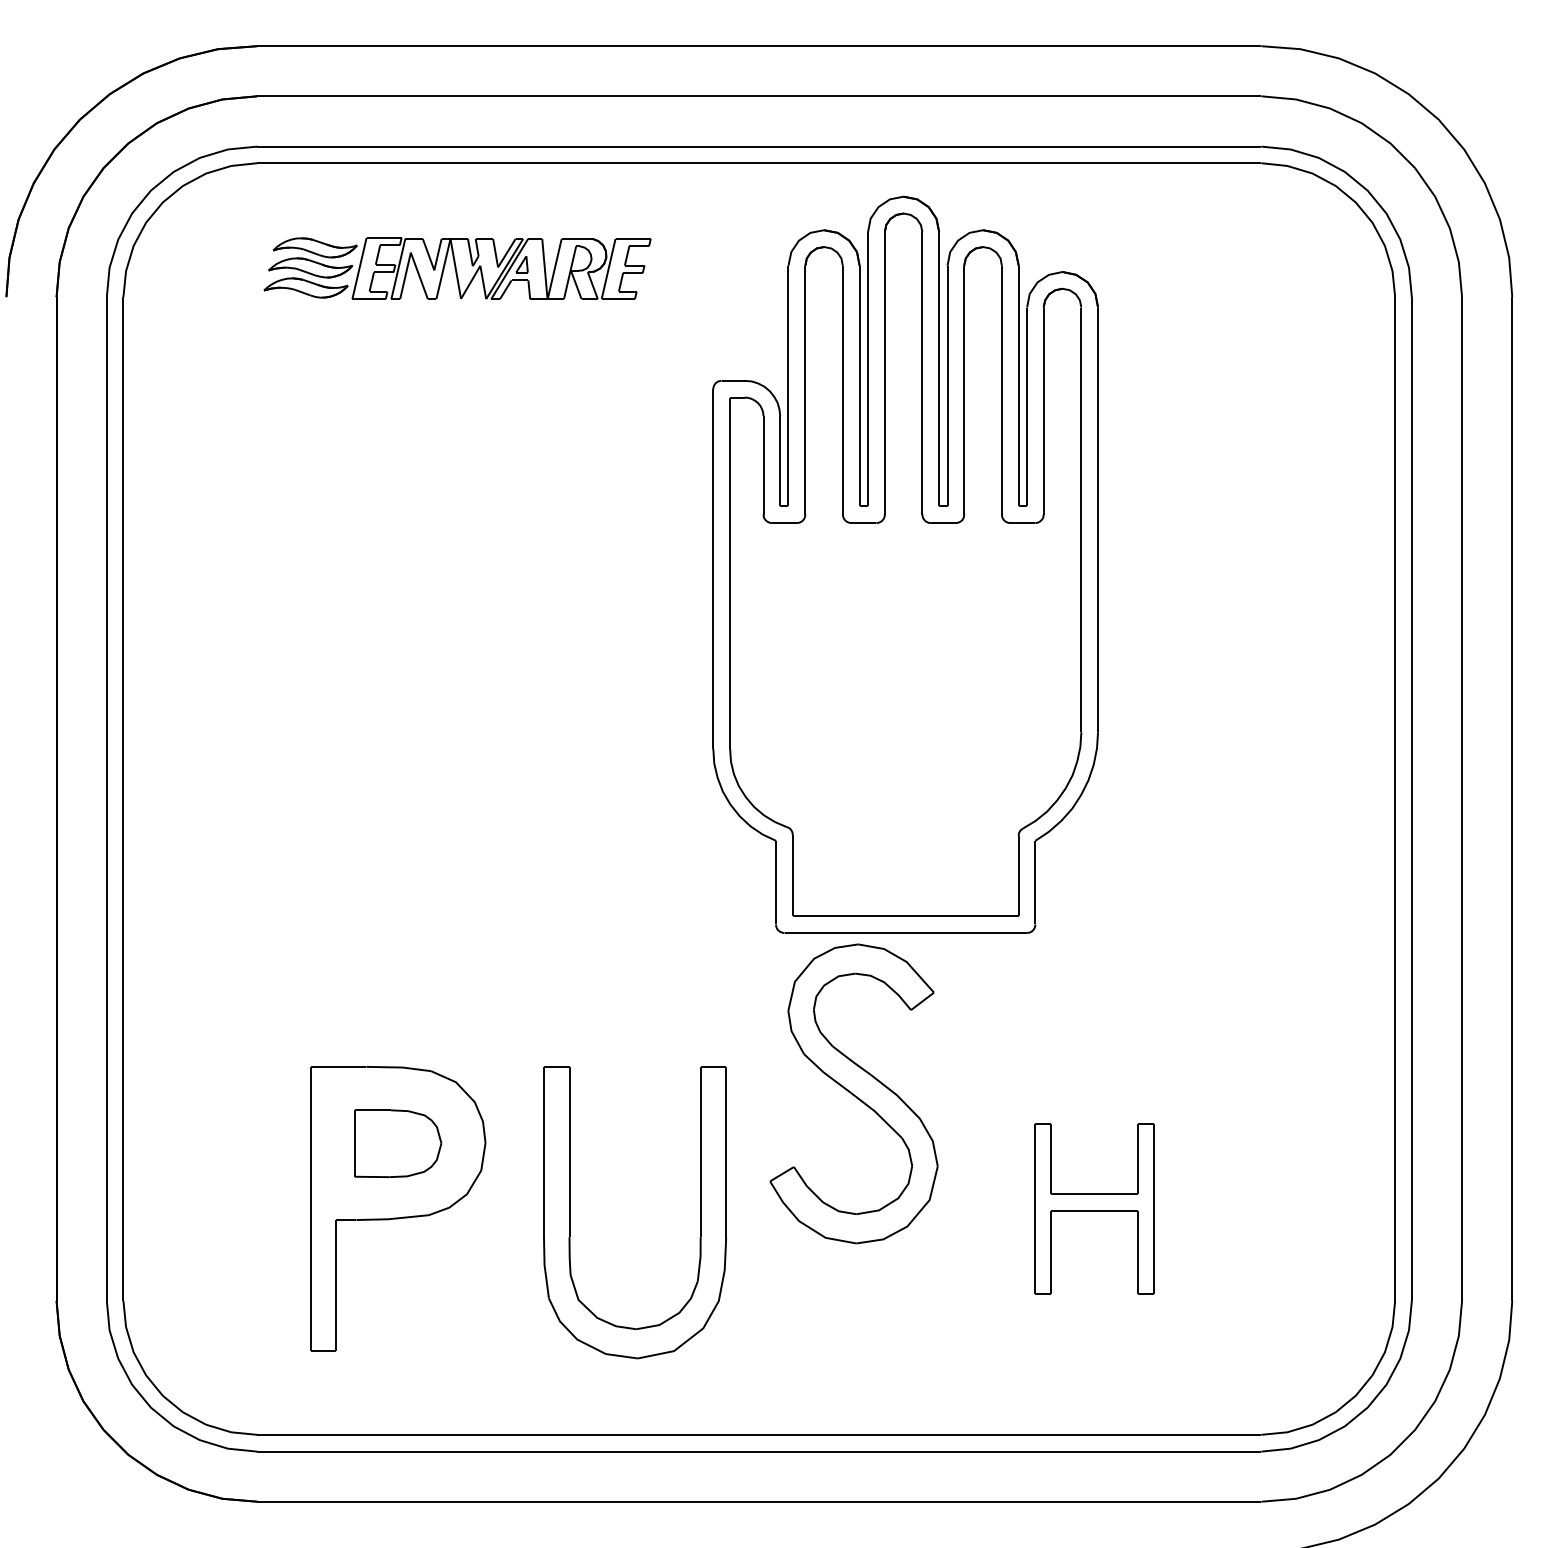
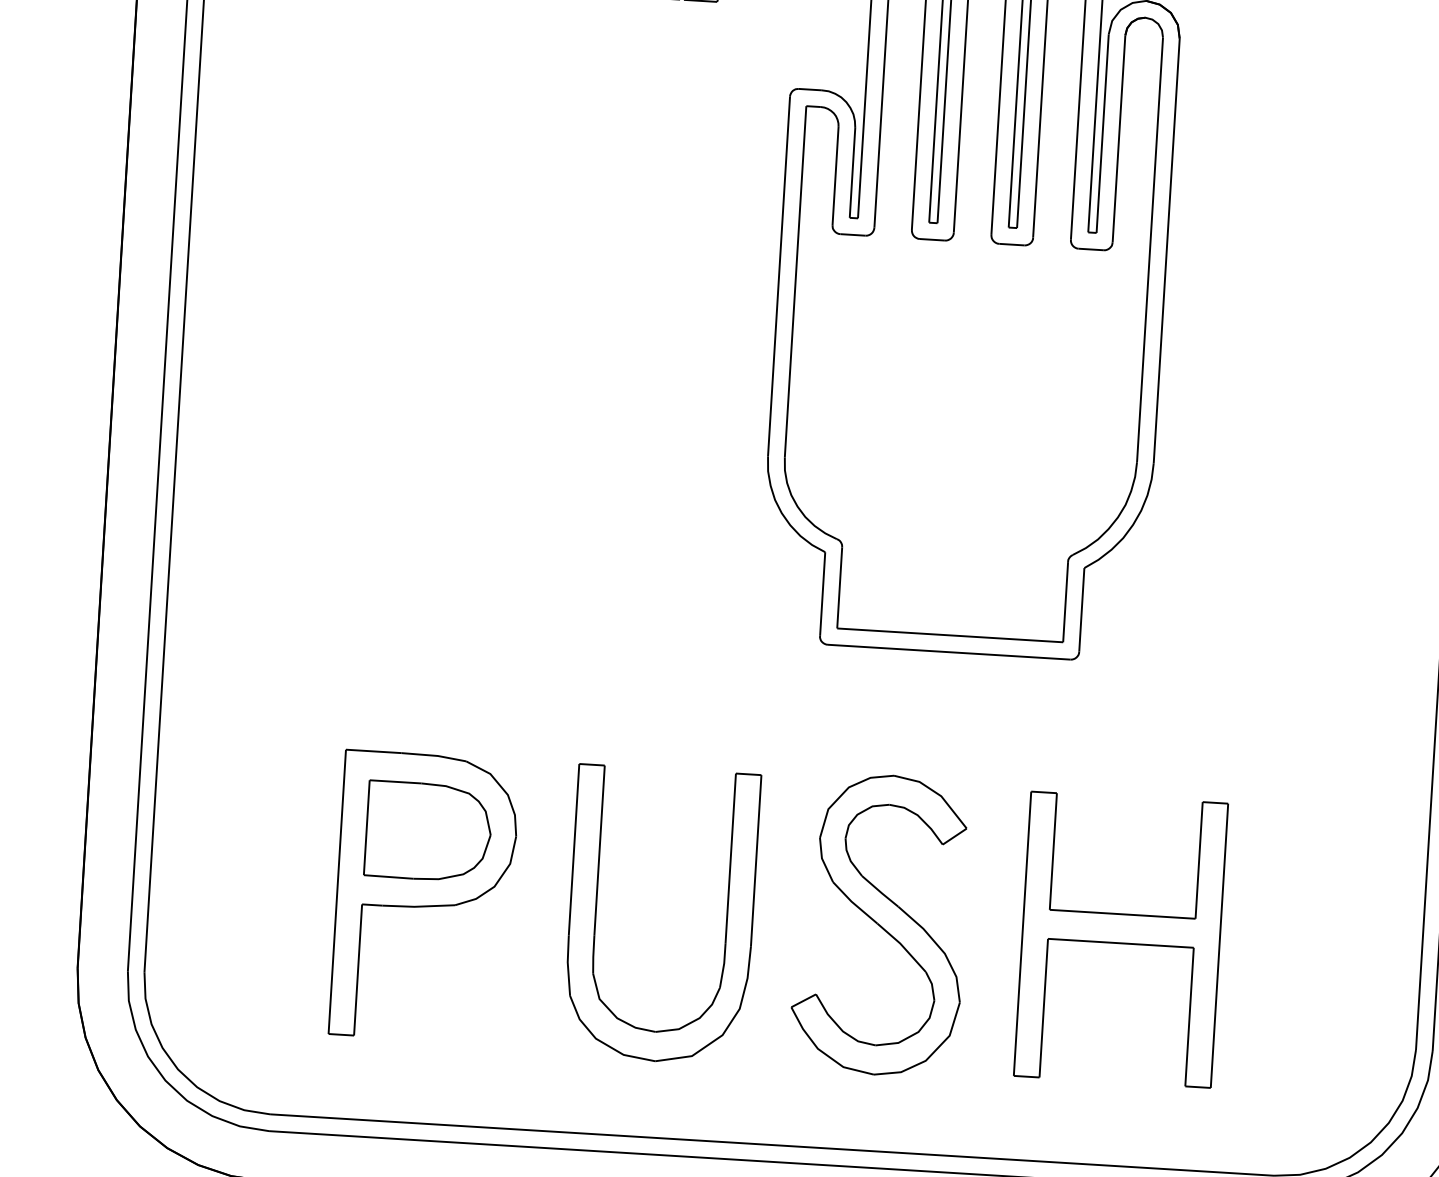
part: (853, 1093) -> (880, 924), moved
part: (397, 1143) -> (428, 831), size x1.43
part: (1094, 1208) -> (1121, 939), size x1.67

